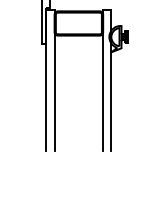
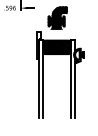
hatch: (77, 23) -> (56, 47), added

